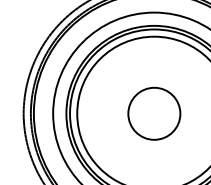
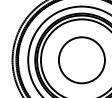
circle: (153, 114) -> (81, 60), size x1.67

